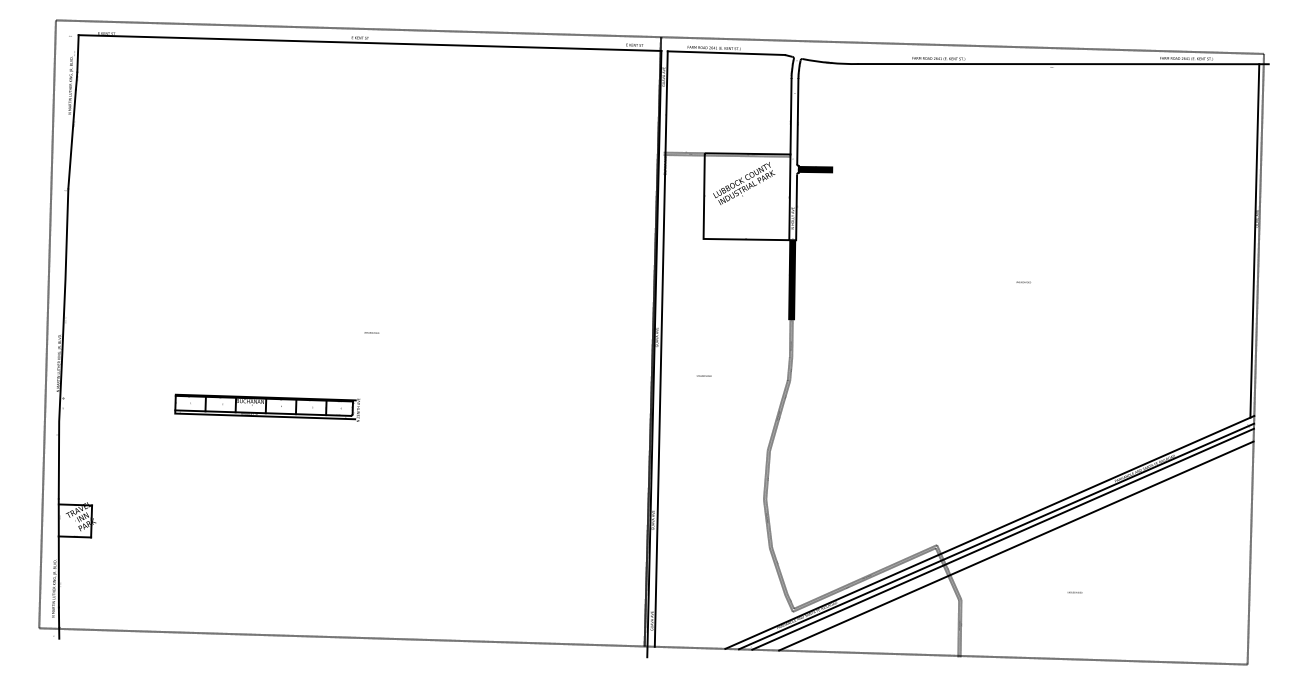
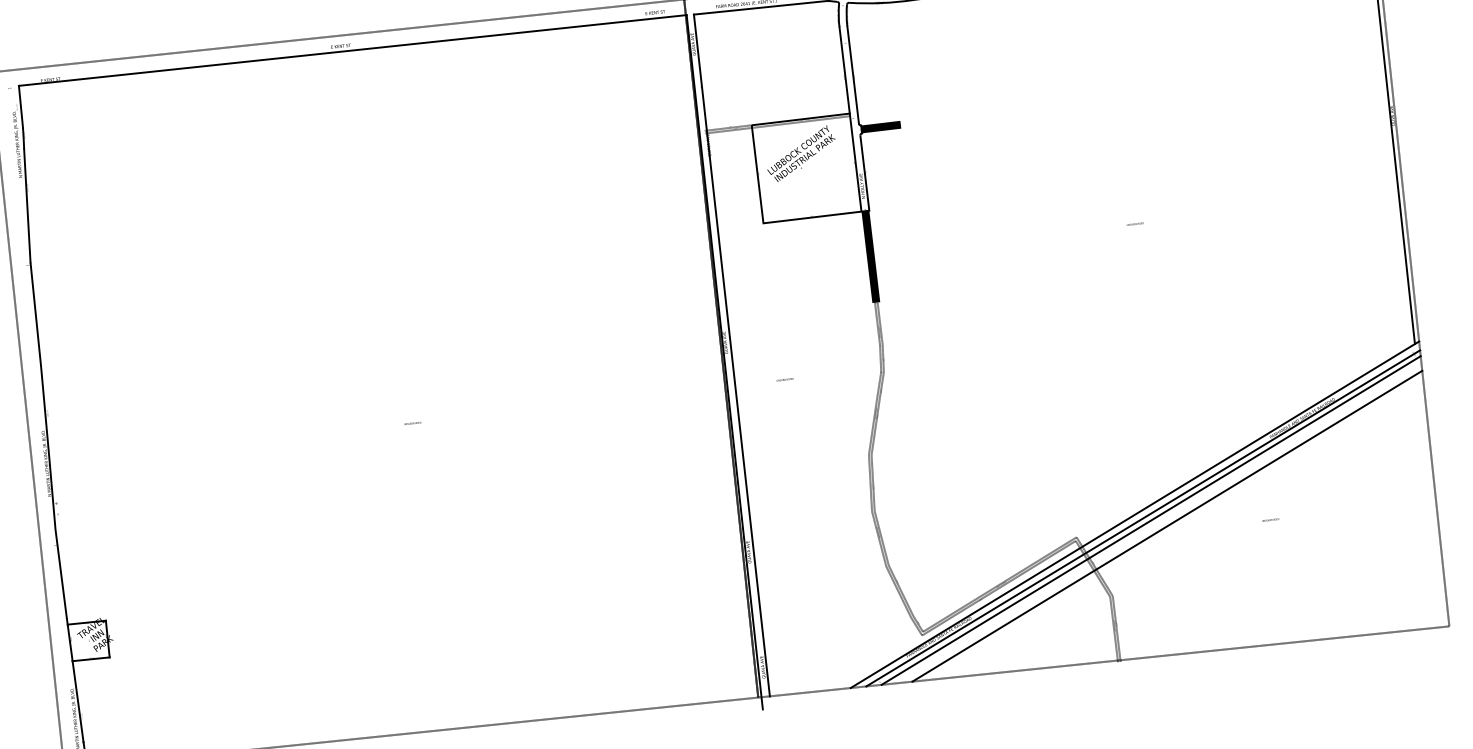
text: (371, 332) -> (412, 423), moved
part: (267, 407) -> (291, 482), removed
text: (1074, 592) -> (1270, 520), moved

